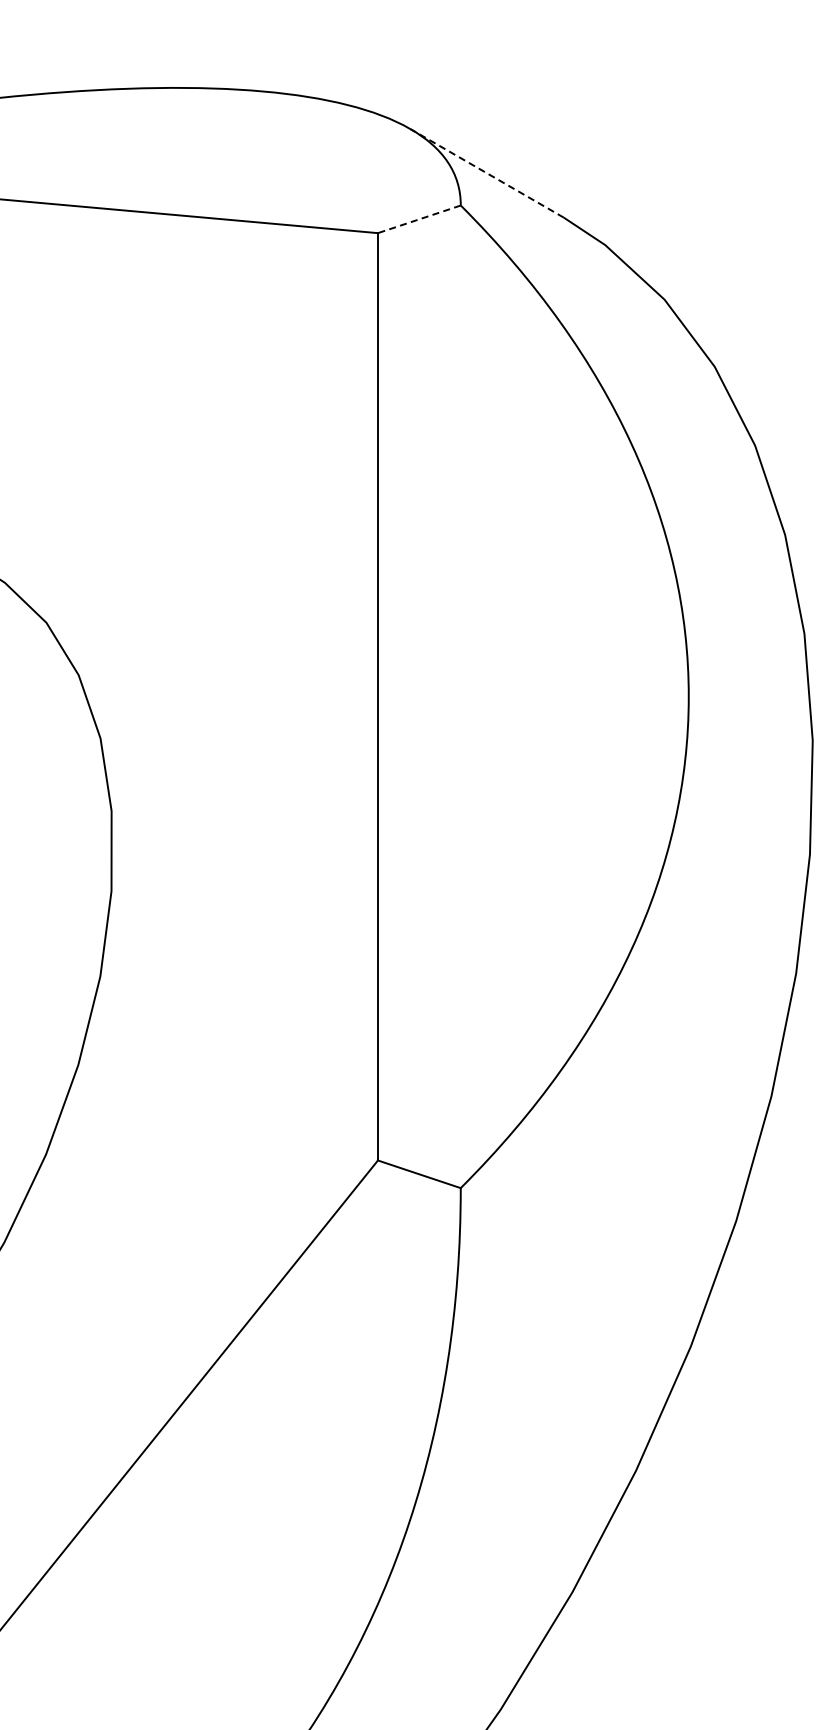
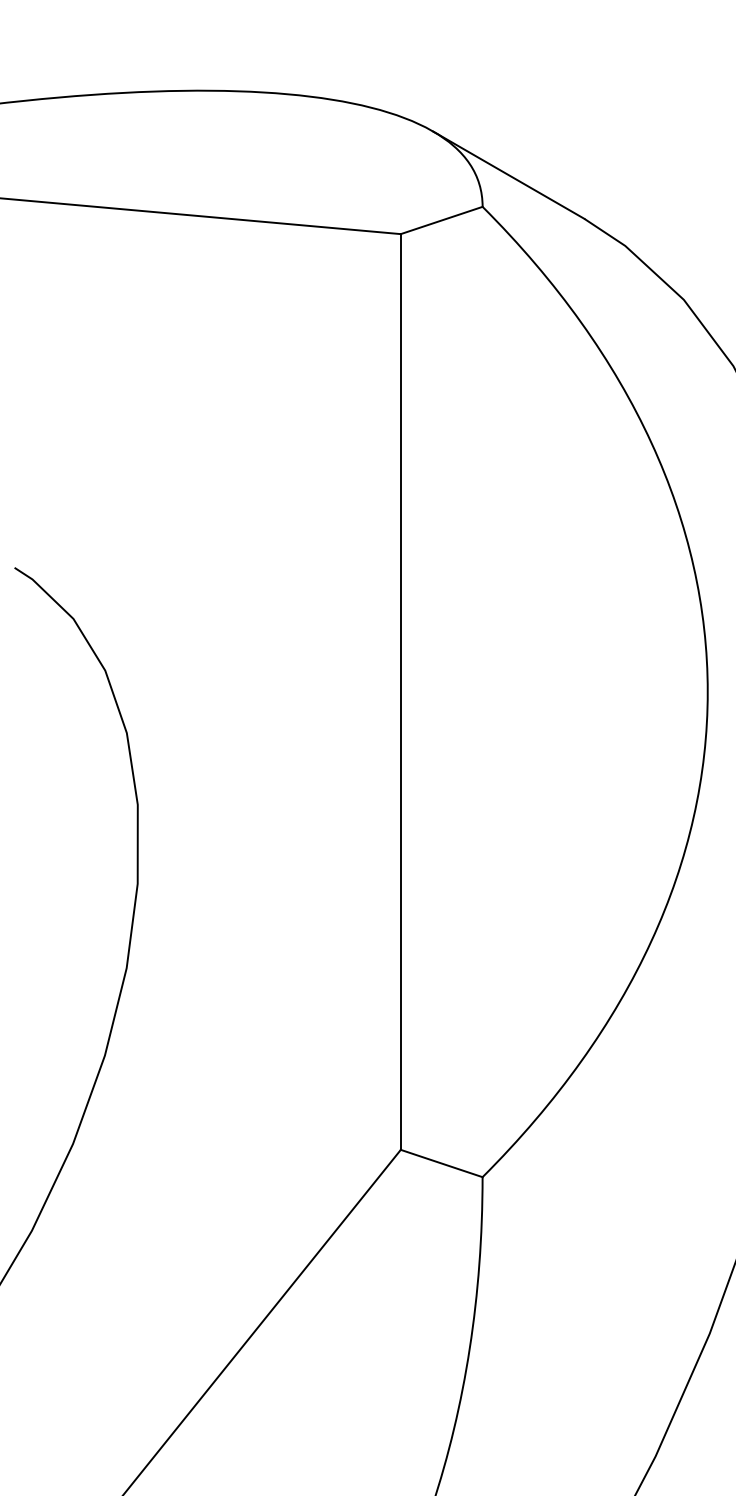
line: (486, 173) -> (507, 175), dashed -> solid
line: (419, 219) -> (441, 220), dashed -> solid

